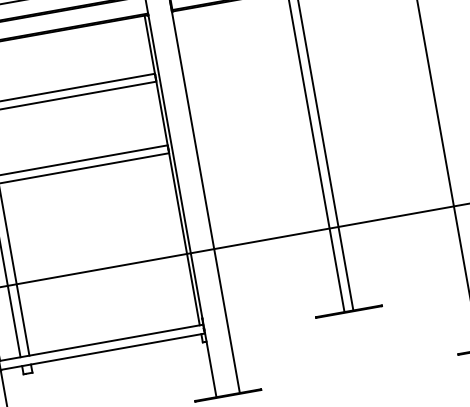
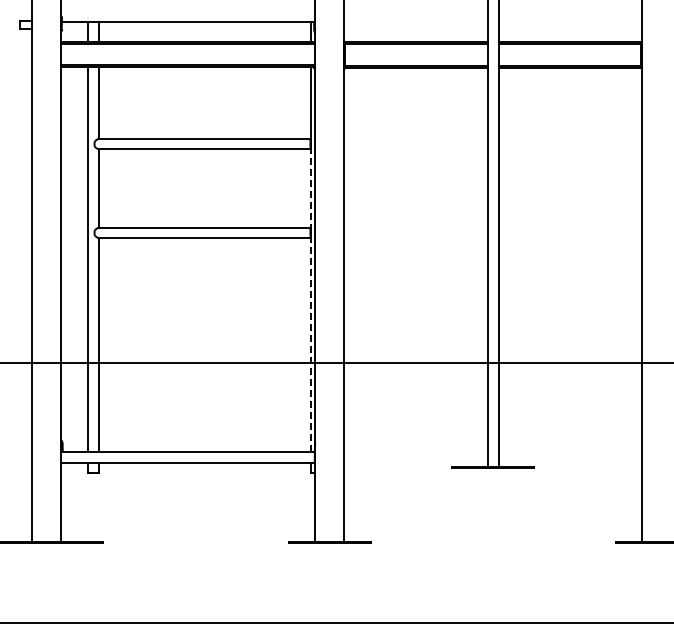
line: (162, 114) -> (310, 189), solid -> dashed
line: (184, 238) -> (310, 343), solid -> dashed

